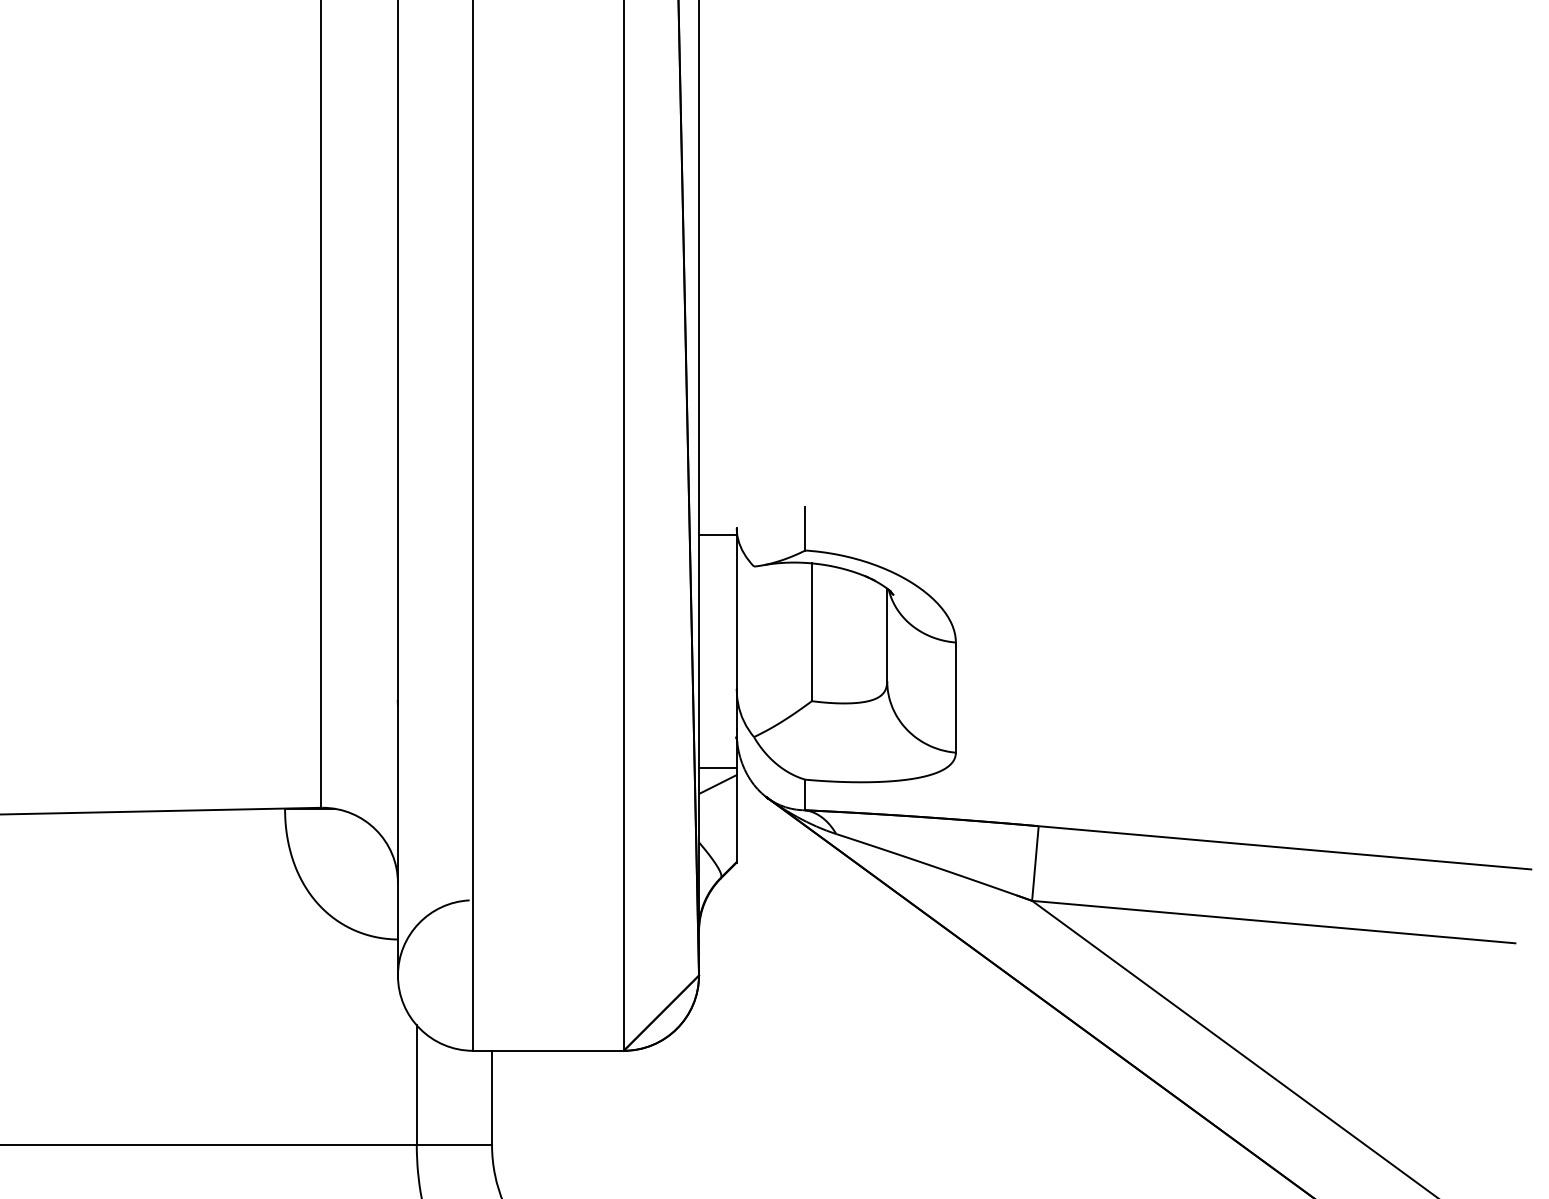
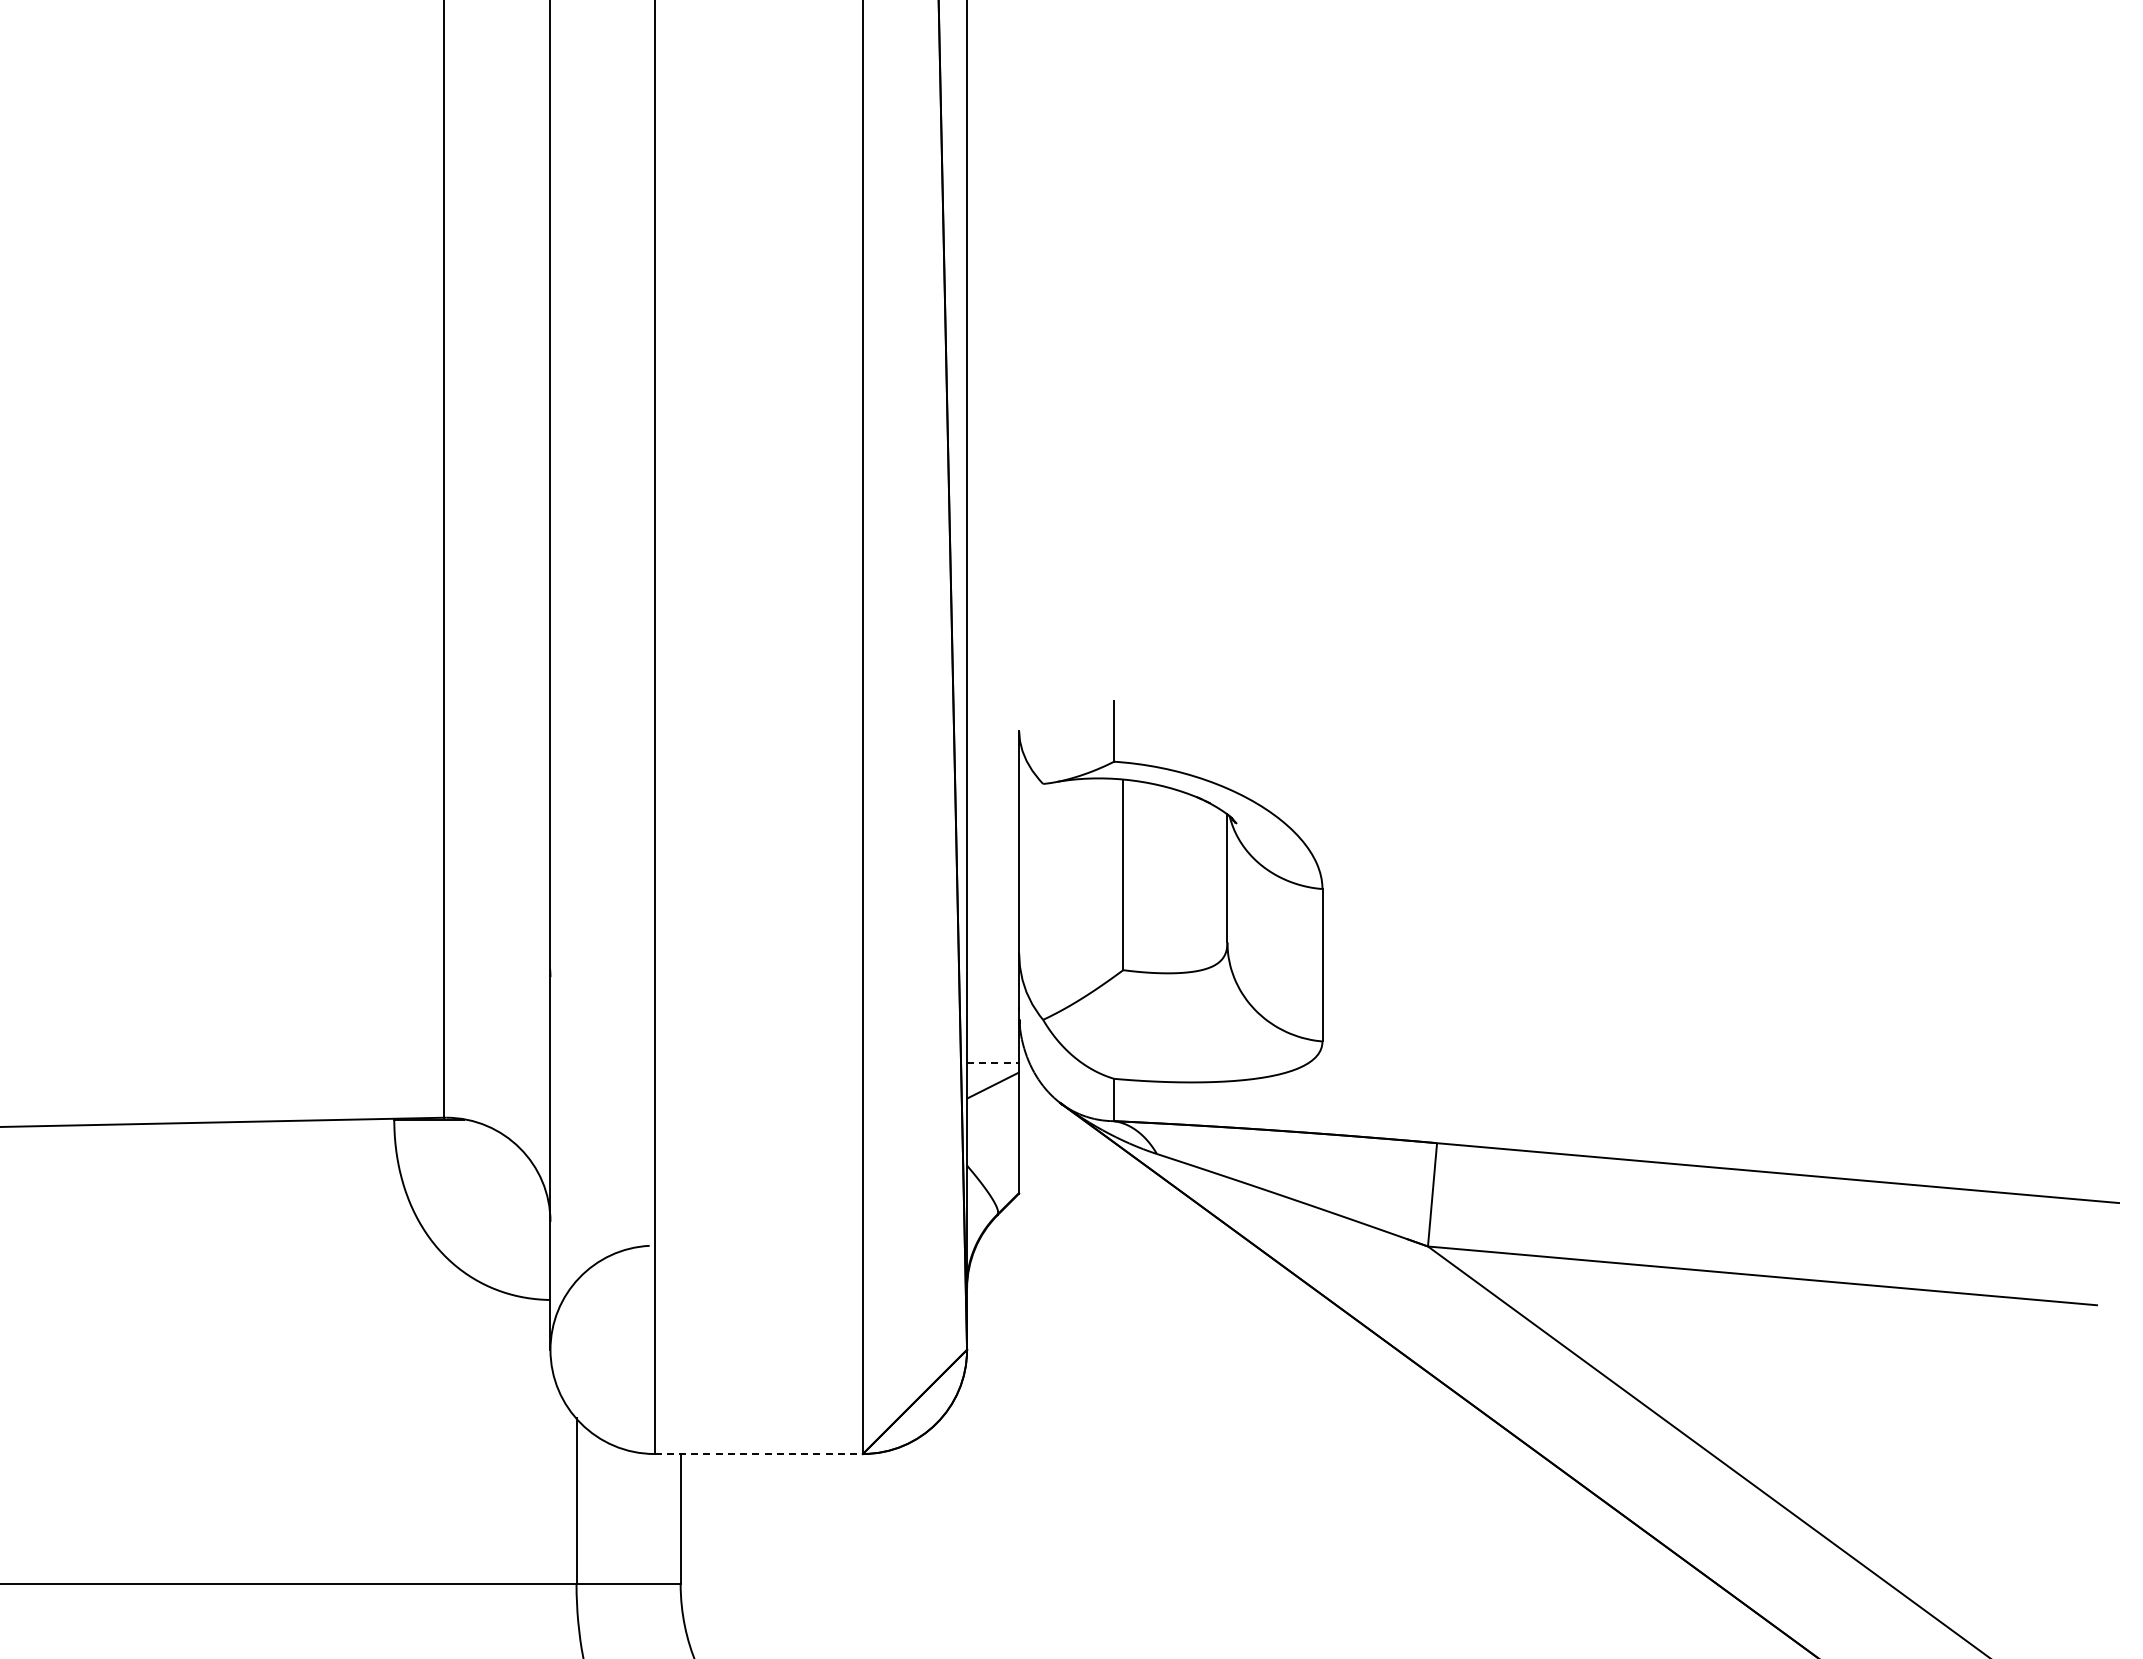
line: (718, 535) -> (993, 740), removed
line: (718, 767) -> (993, 1062), solid -> dashed
line: (549, 1051) -> (759, 1454), solid -> dashed

